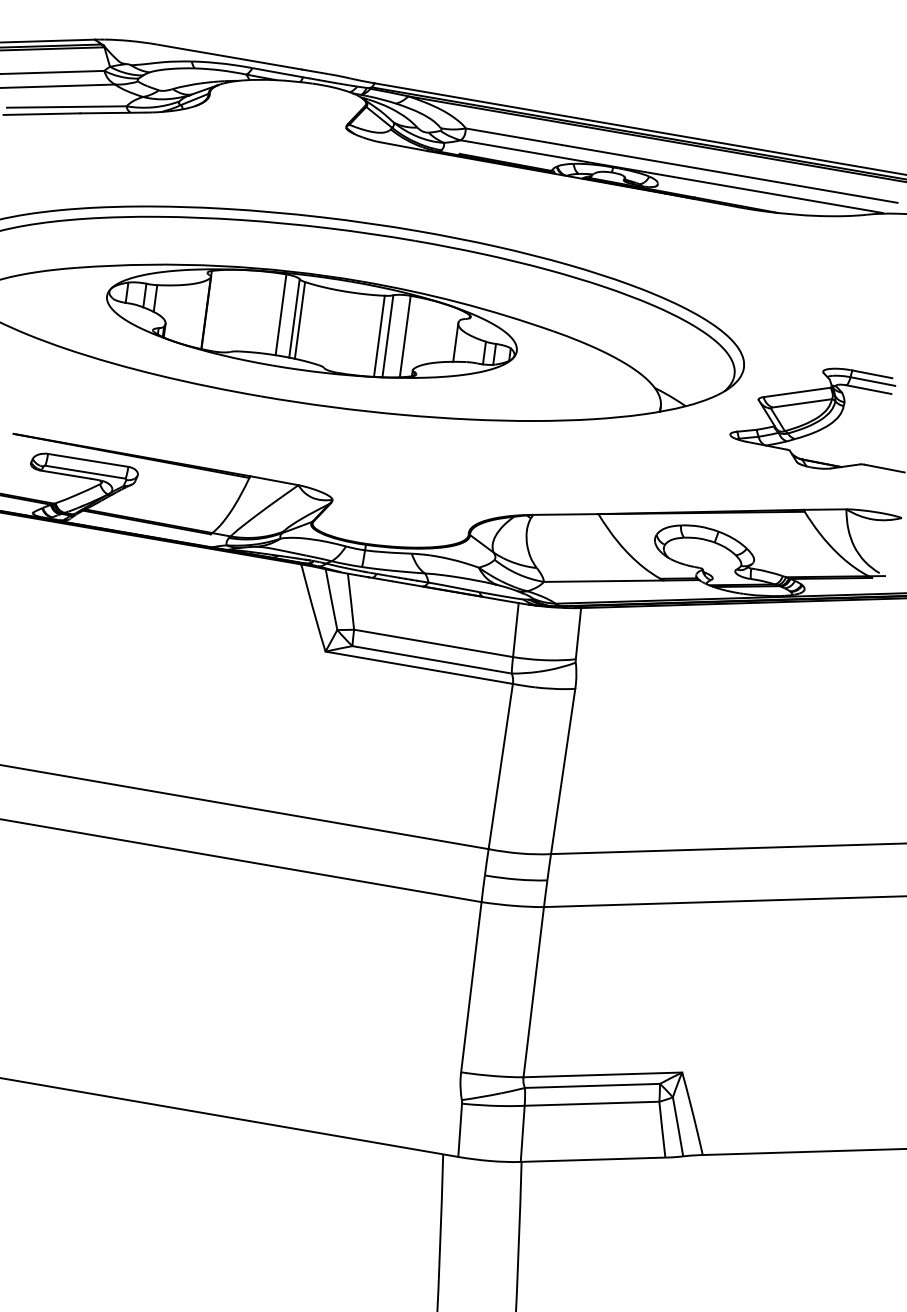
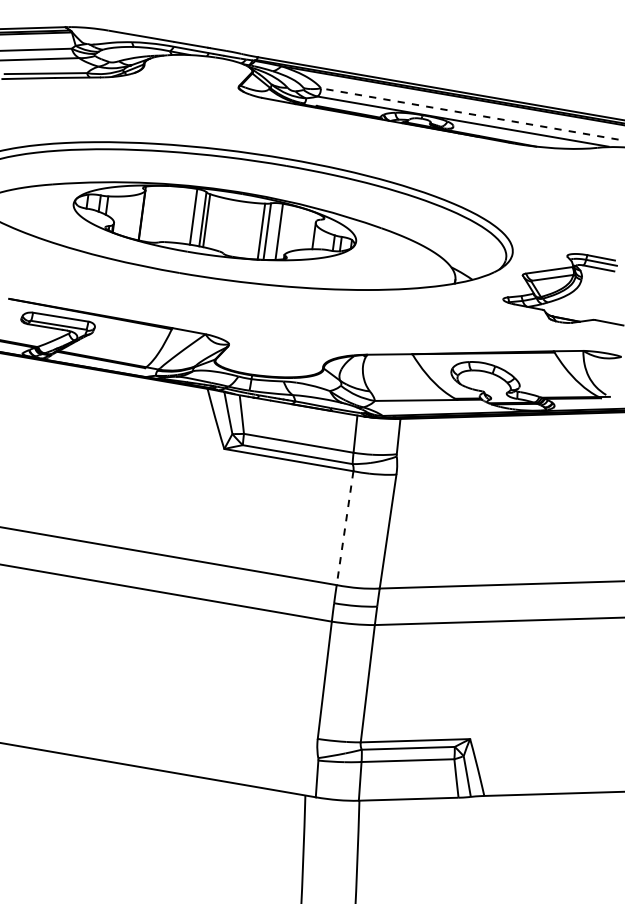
line: (681, 164) -> (469, 113), solid -> dashed
line: (501, 766) -> (345, 528), solid -> dashed

